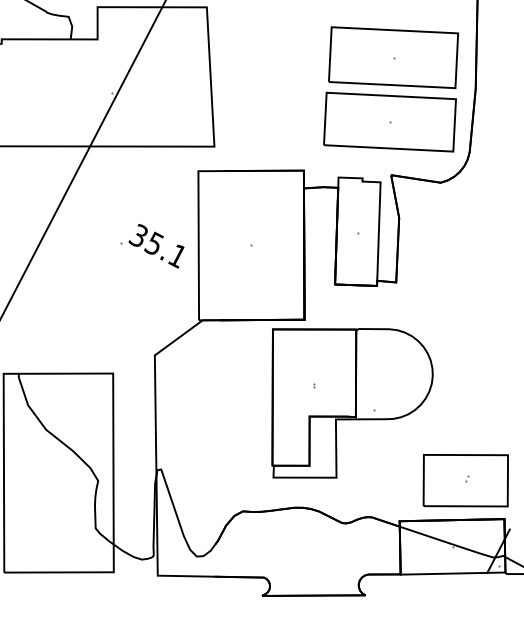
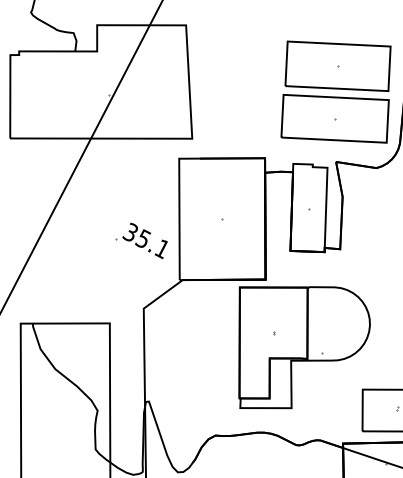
part: (152, 246) -> (141, 241), moved

